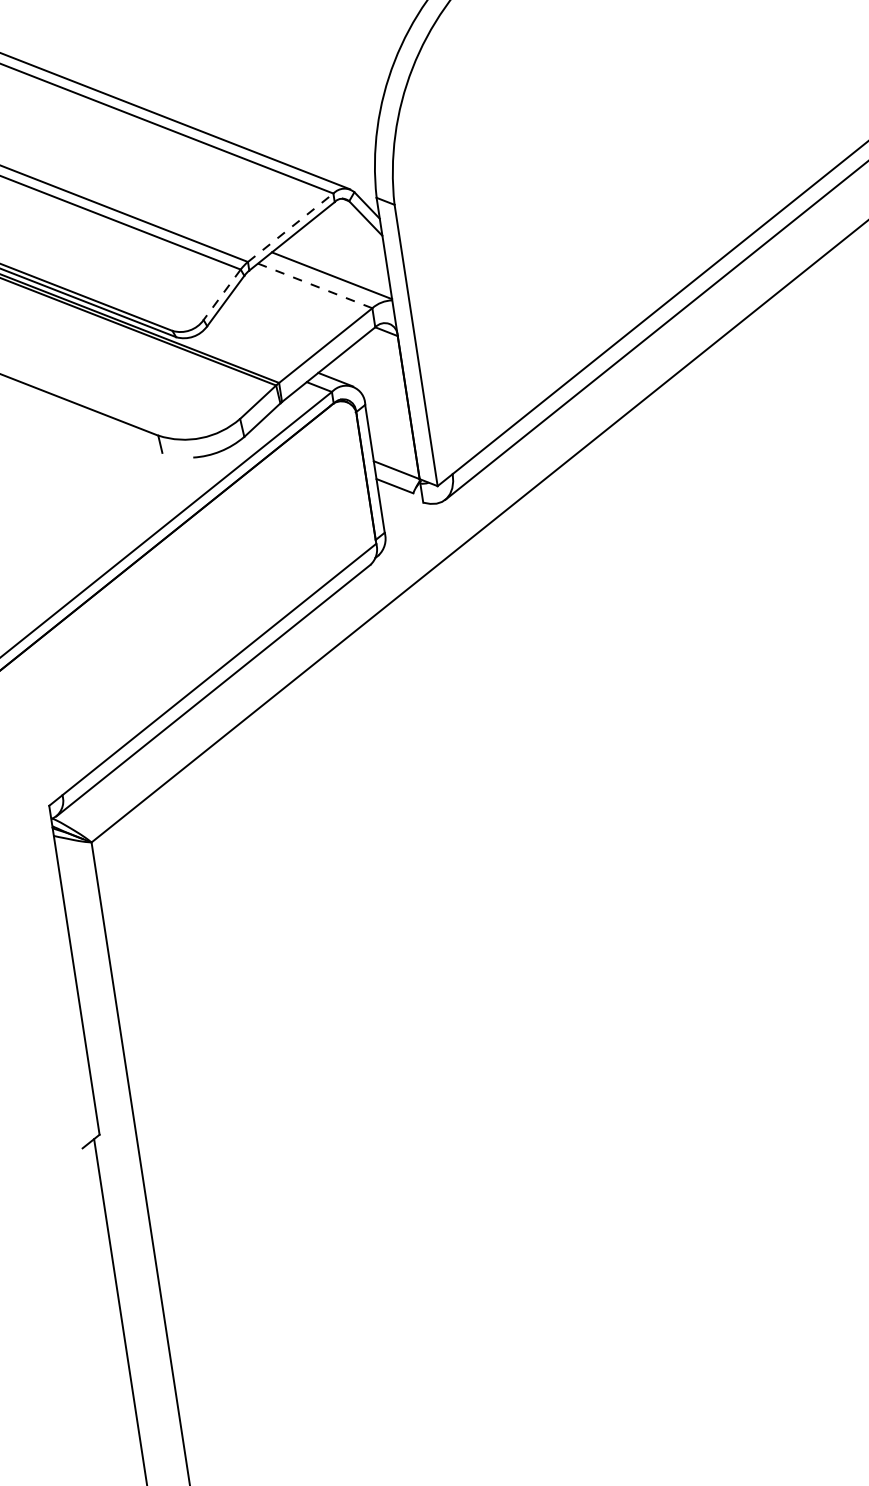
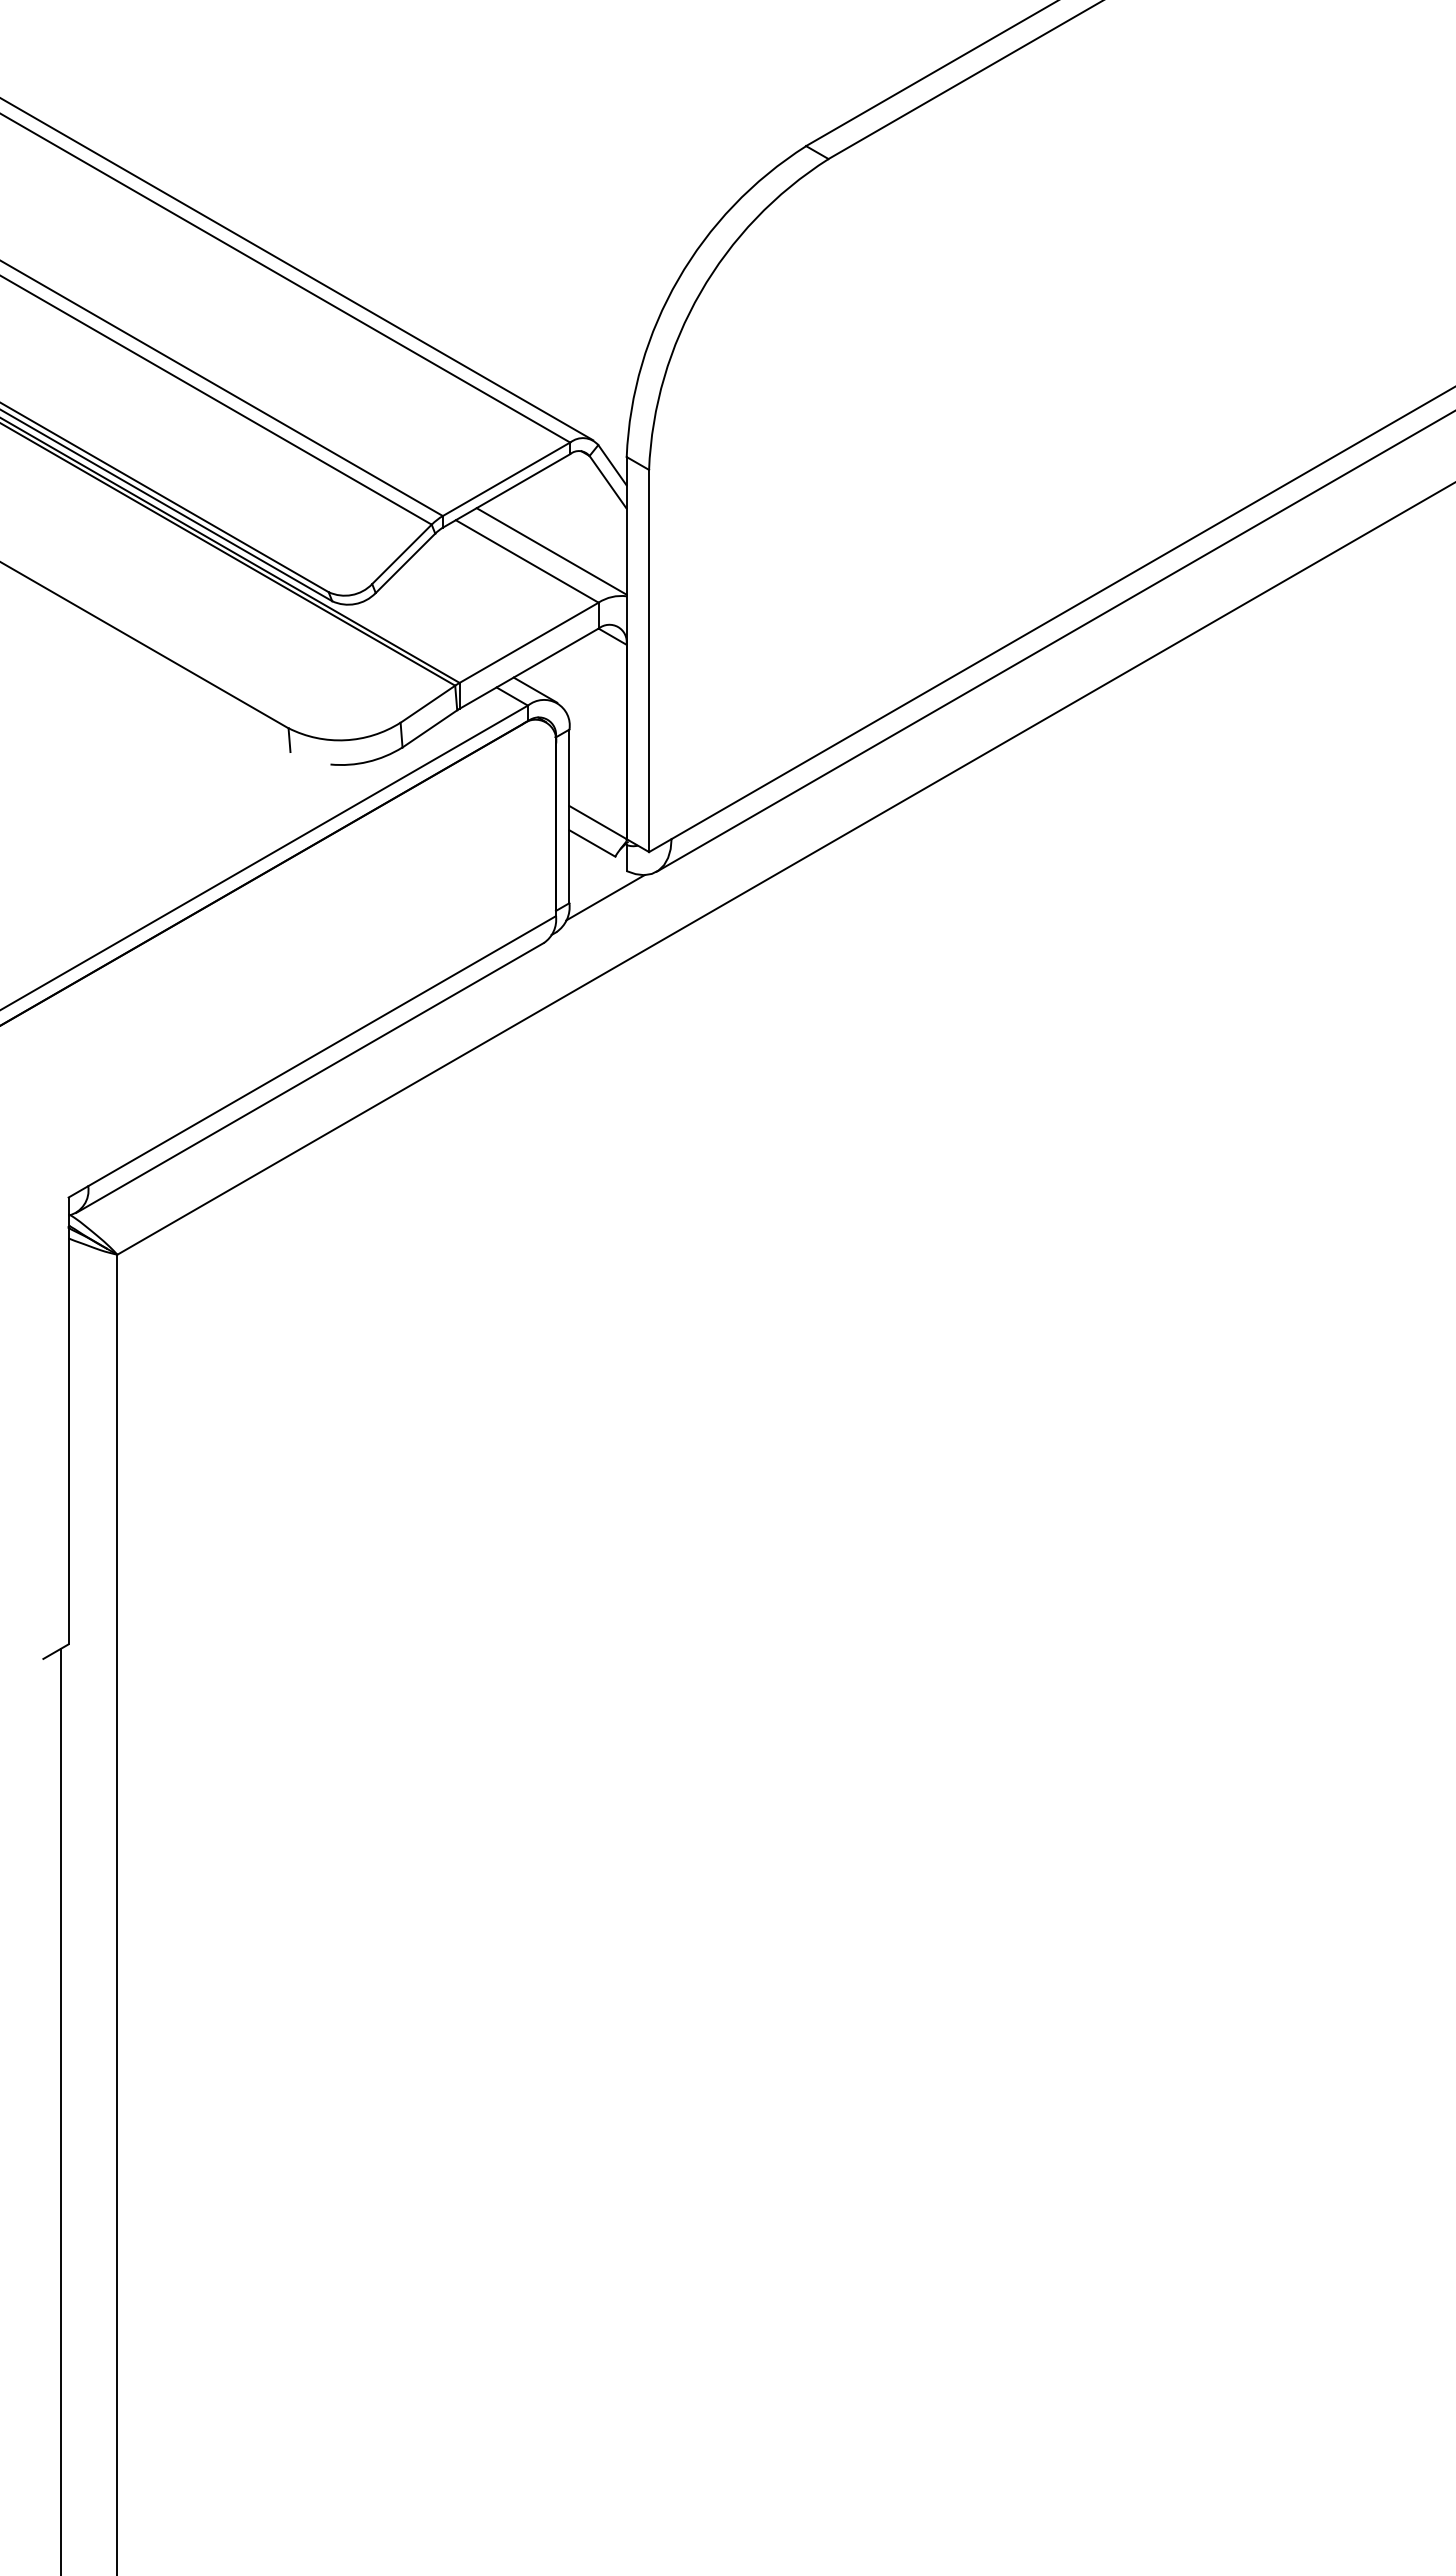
line: (290, 227) -> (506, 479), dashed -> solid
line: (314, 286) -> (526, 561), dashed -> solid
line: (221, 294) -> (401, 554), dashed -> solid
line: (410, 524) -> (605, 897), added

